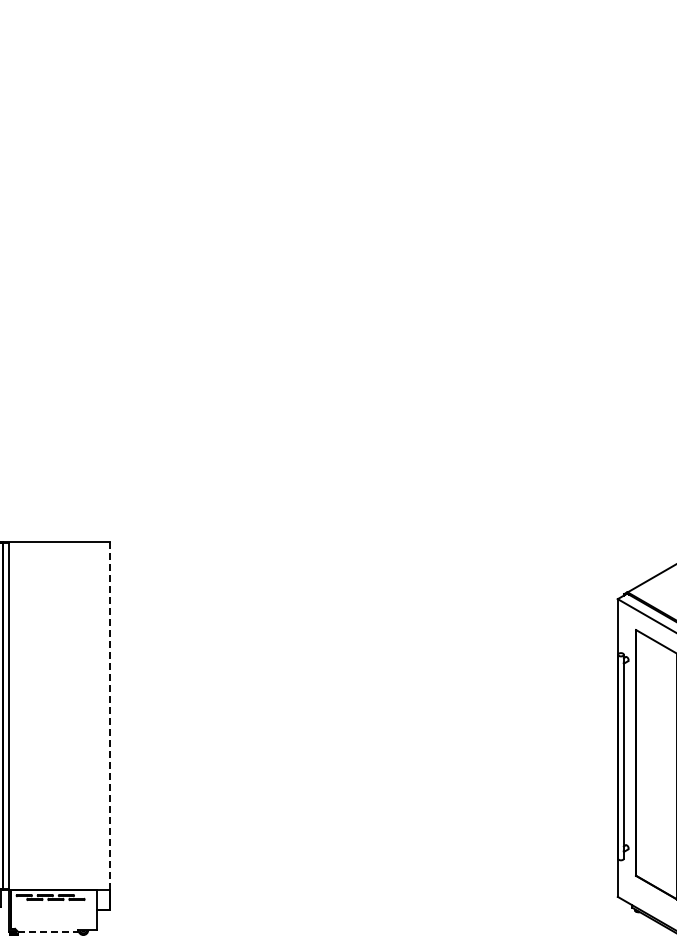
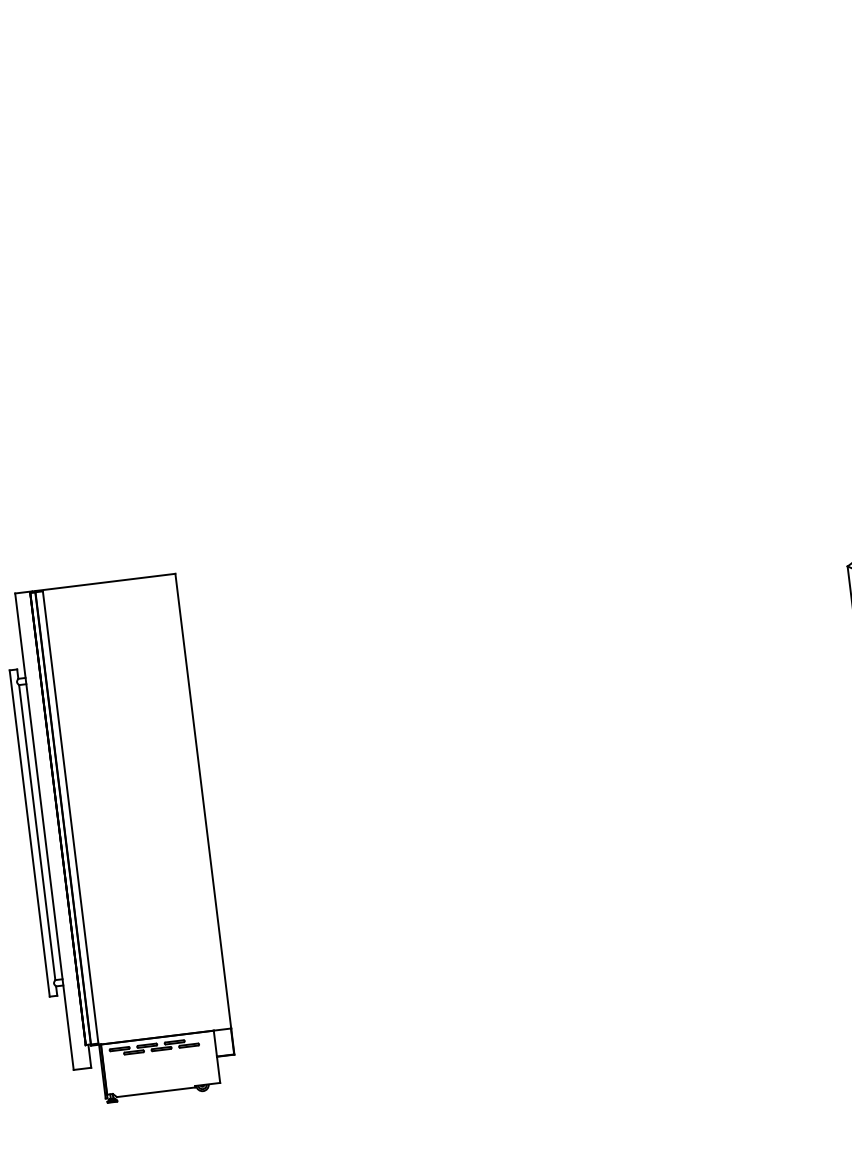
line: (110, 716) -> (203, 801), dashed -> solid
line: (48, 931) -> (157, 1092), dashed -> solid

